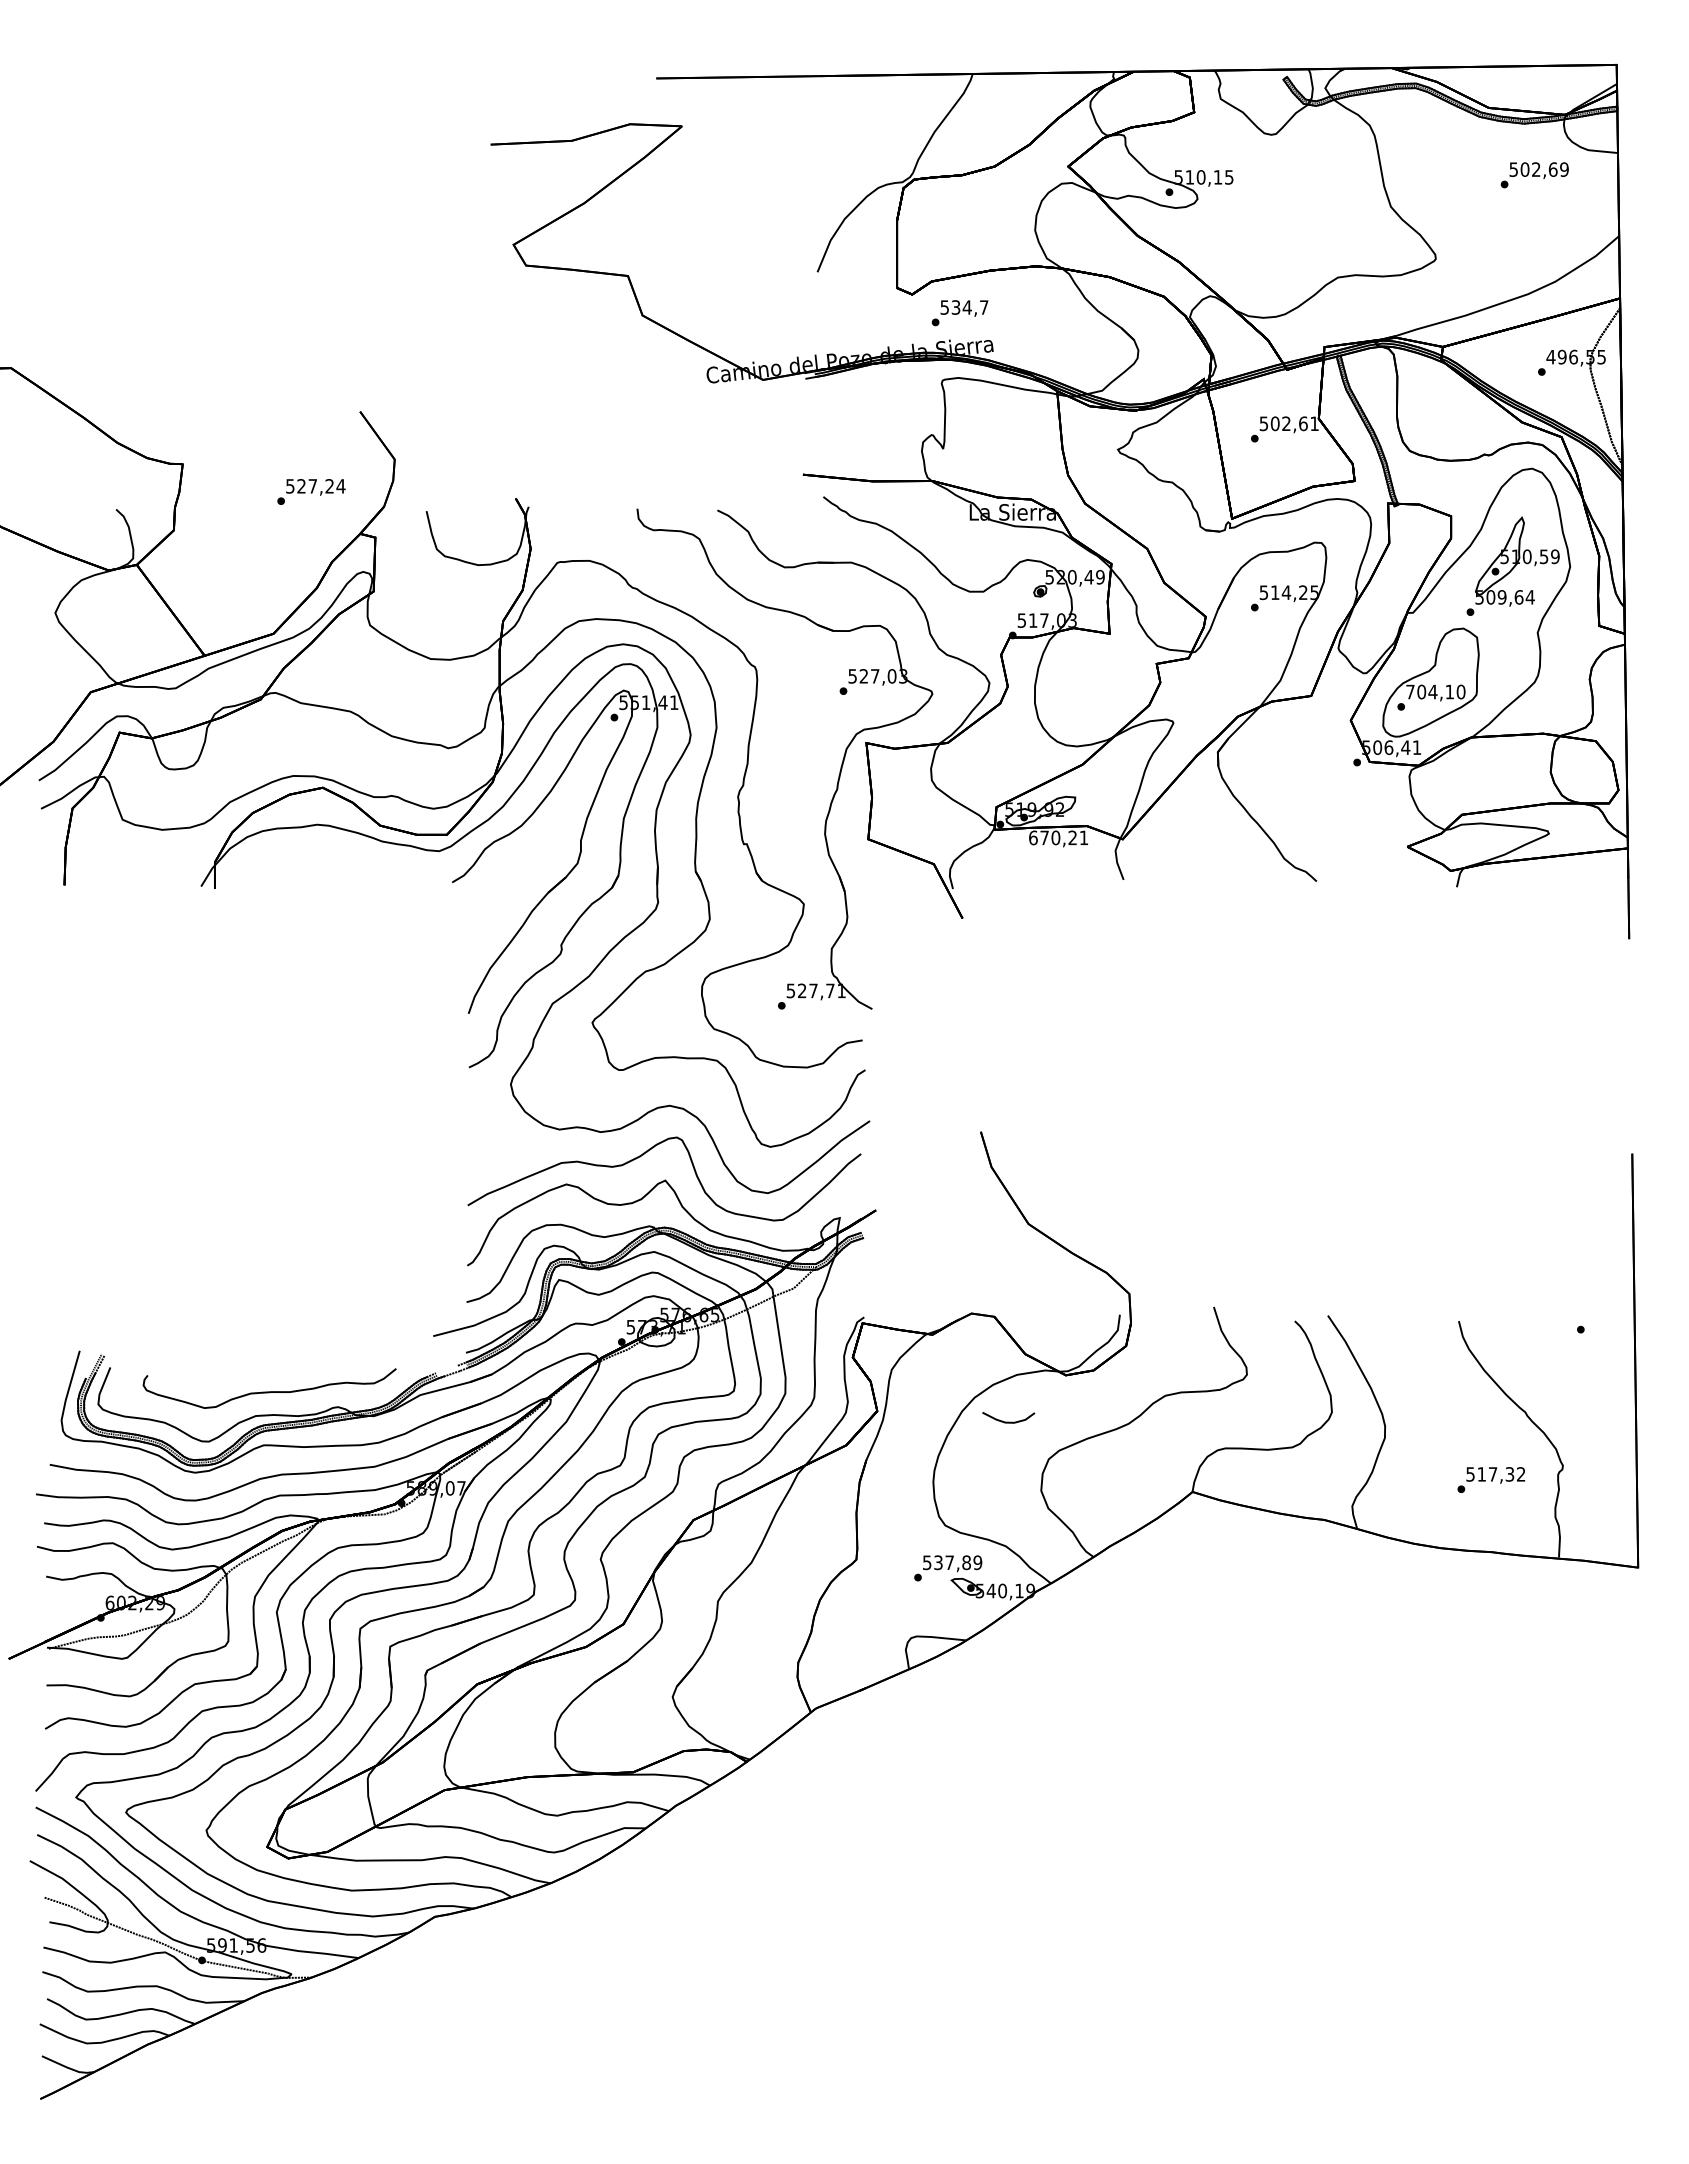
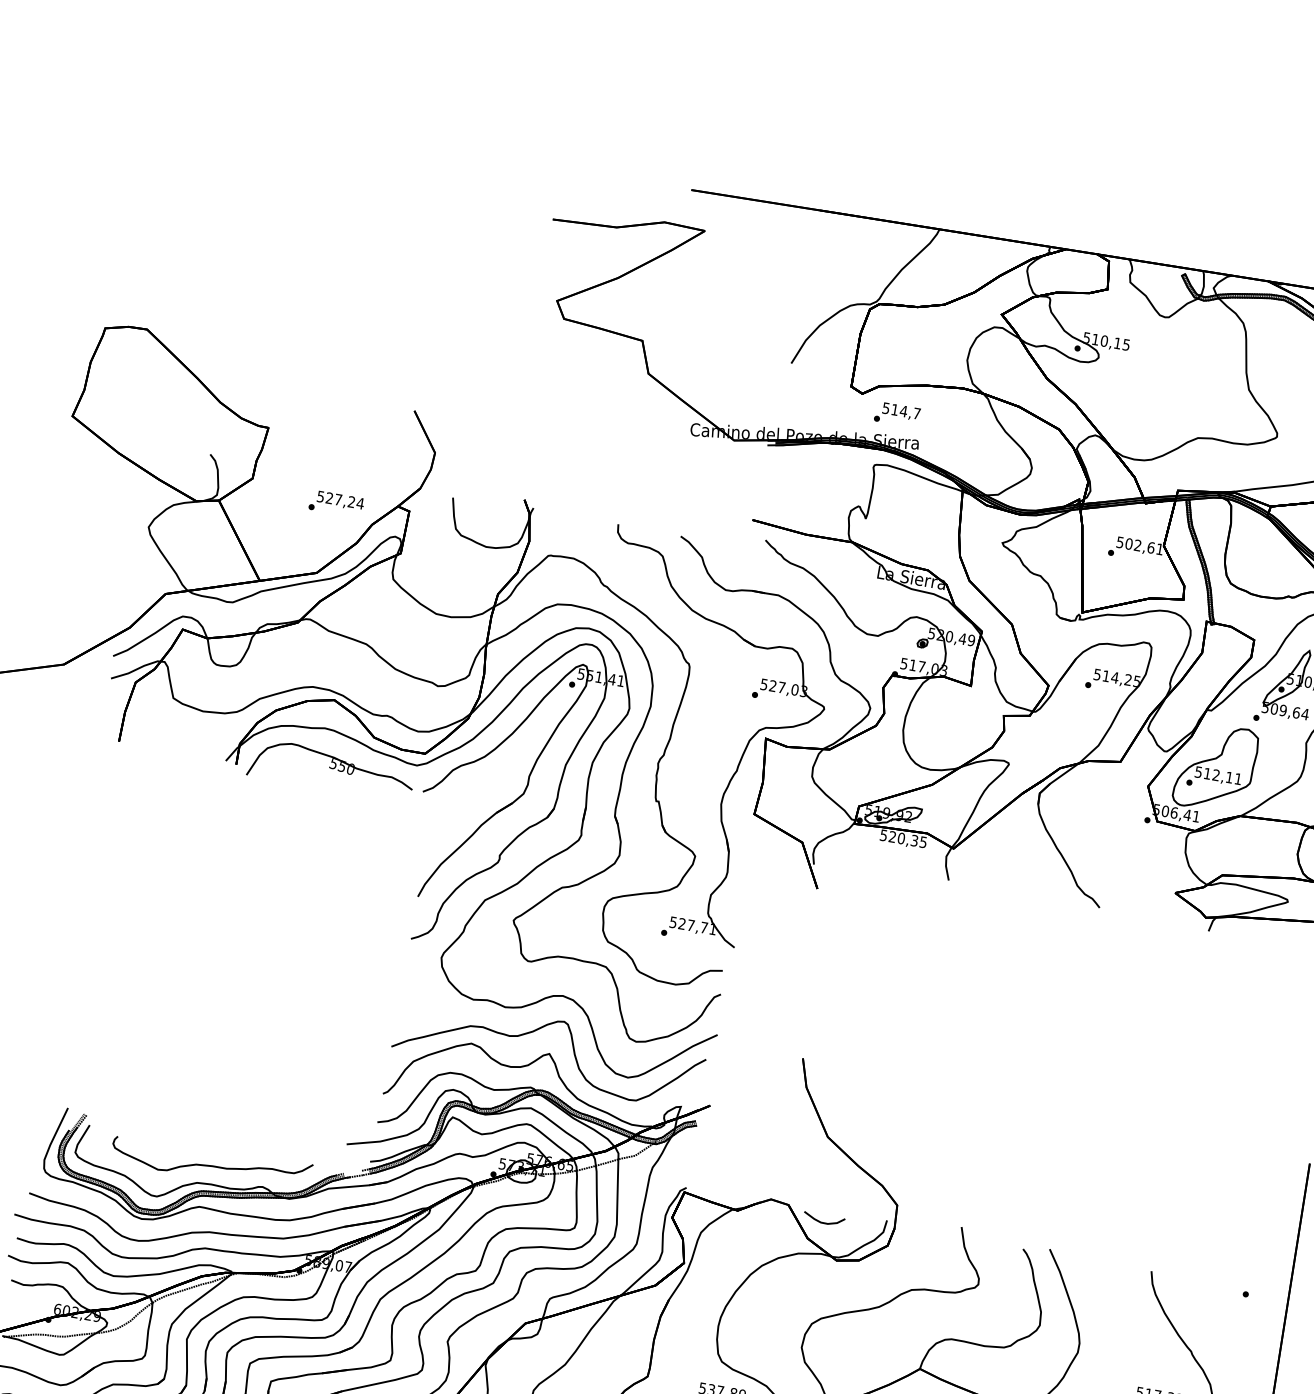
text: (955, 307) -> (894, 409), 534,7 -> 514,7
text: (311, 491) -> (336, 503), moved
text: (1435, 691) -> (1218, 775), 704,10 -> 512,11
text: (1058, 837) -> (903, 838), 670,21 -> 520,35
part: (333, 874) -> (331, 769), added
curve: (1008, 1421) -> (823, 1222), moved

